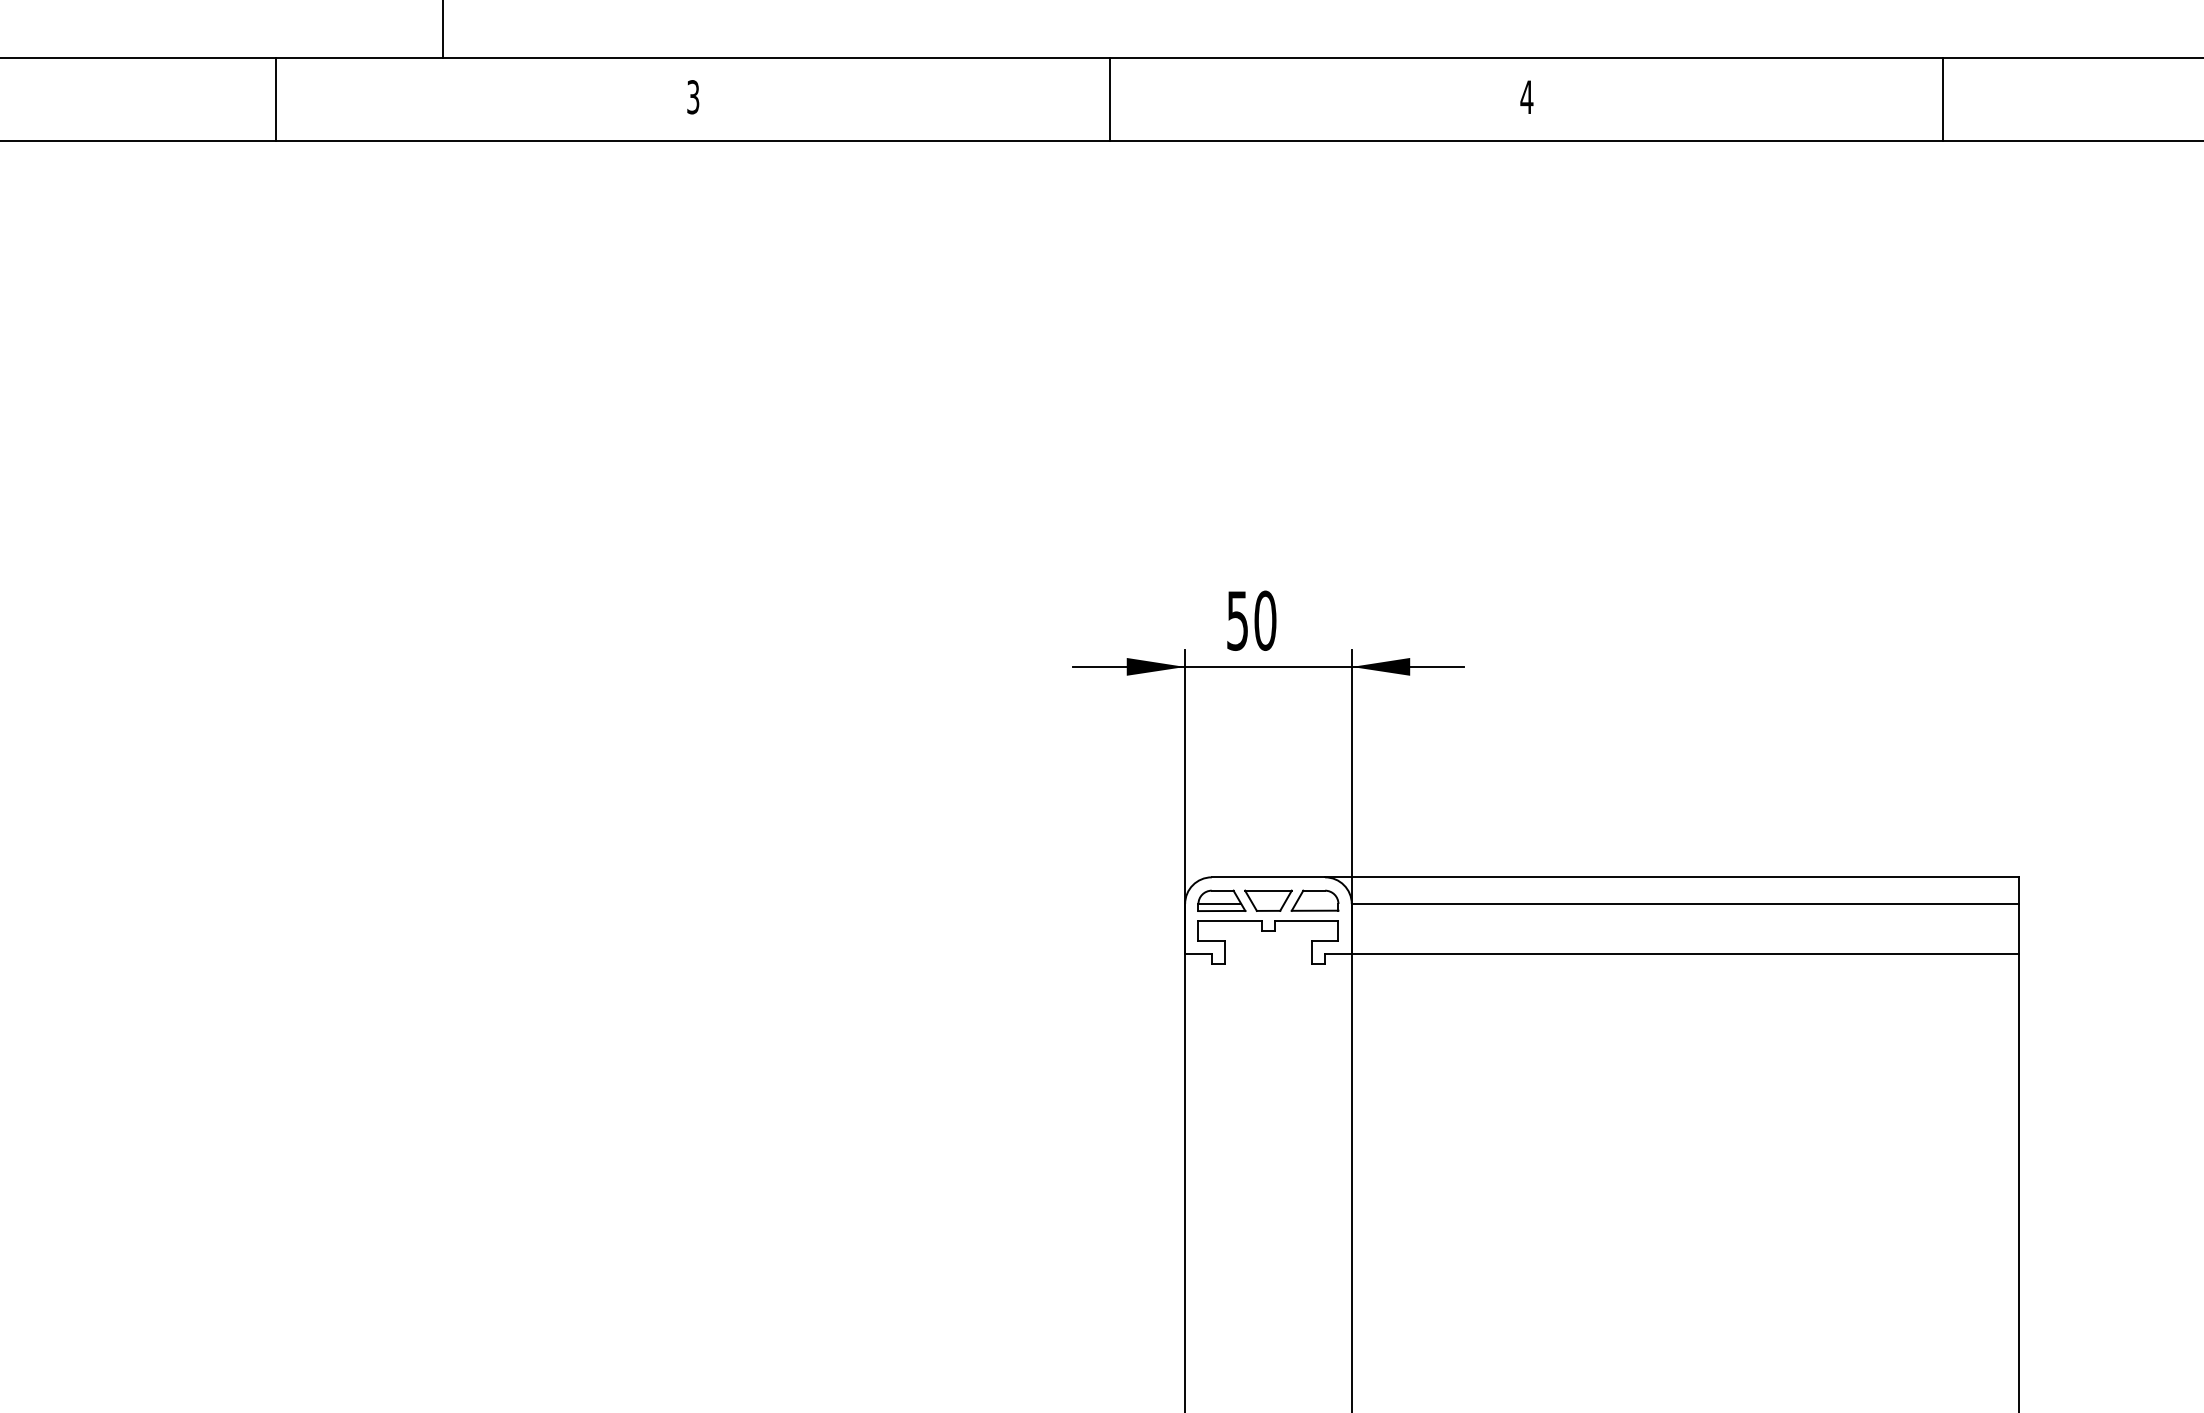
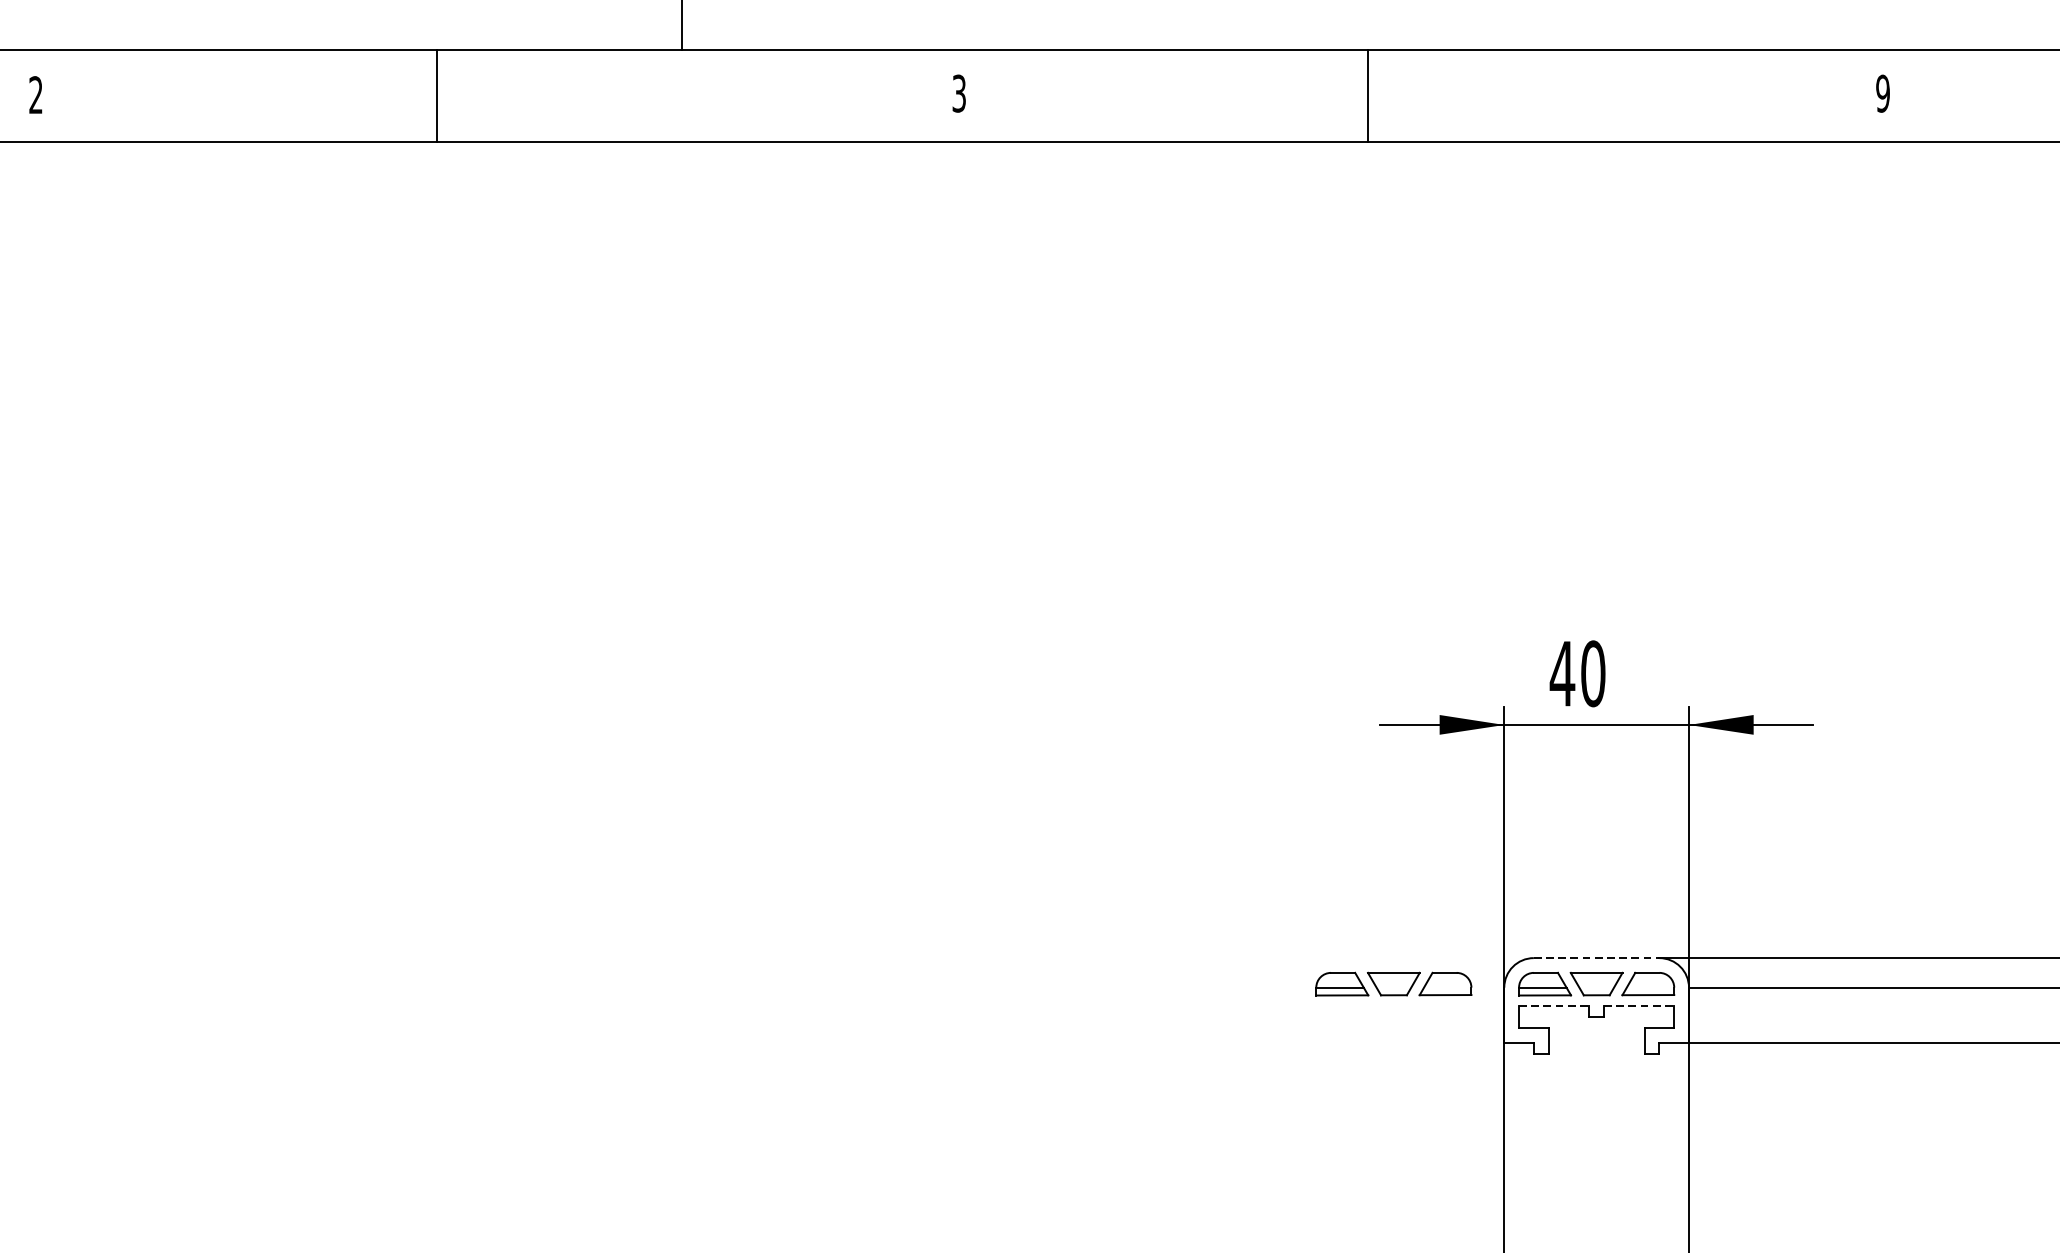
text: (1526, 97) -> (1882, 93), 4 -> 9
line: (276, 99) -> (437, 96), moved
line: (1109, 99) -> (1367, 96), moved
text: (1237, 620) -> (1562, 673), 50 -> 40
line: (1268, 877) -> (1596, 958), solid -> dashed
part: (1085, 900) -> (1393, 983), added
line: (1230, 920) -> (1554, 1005), solid -> dashed
line: (1306, 920) -> (1638, 1005), solid -> dashed

